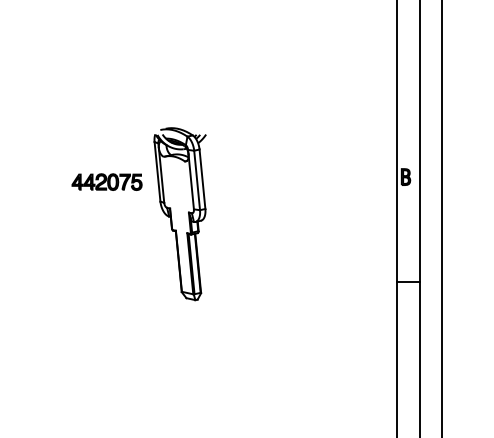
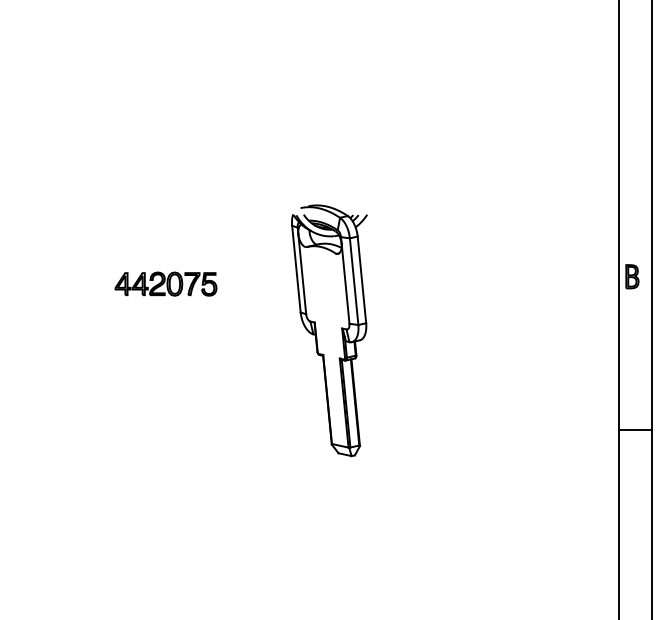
part: (106, 181) -> (165, 283), moved
part: (179, 214) -> (328, 331), moved

